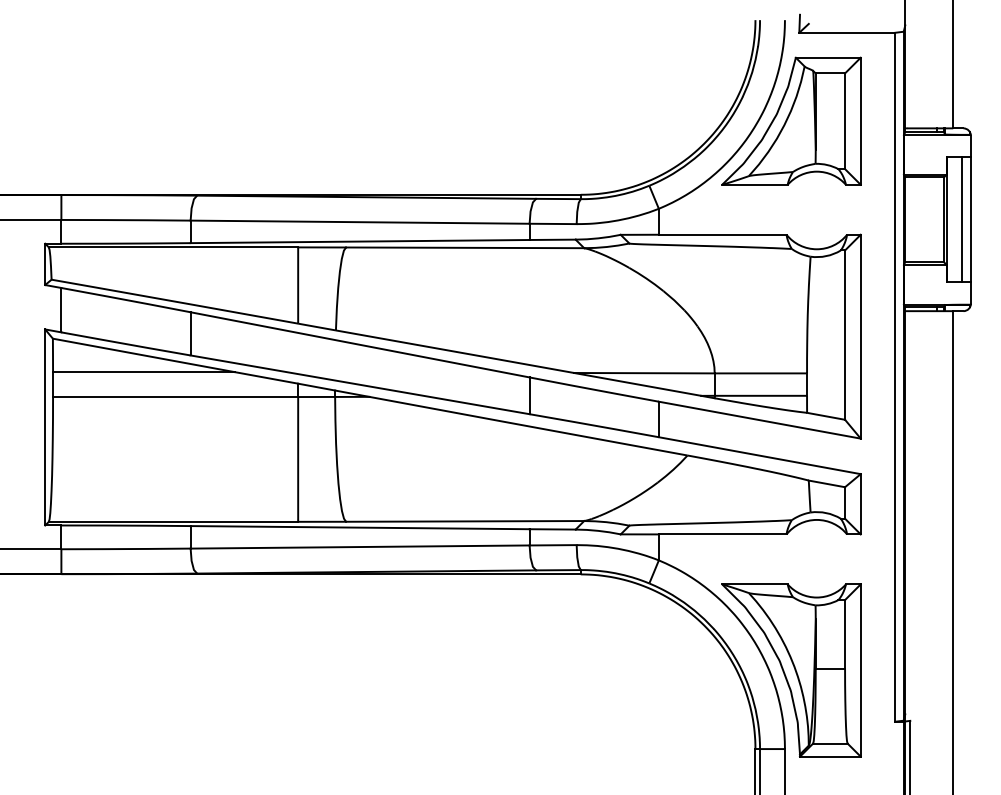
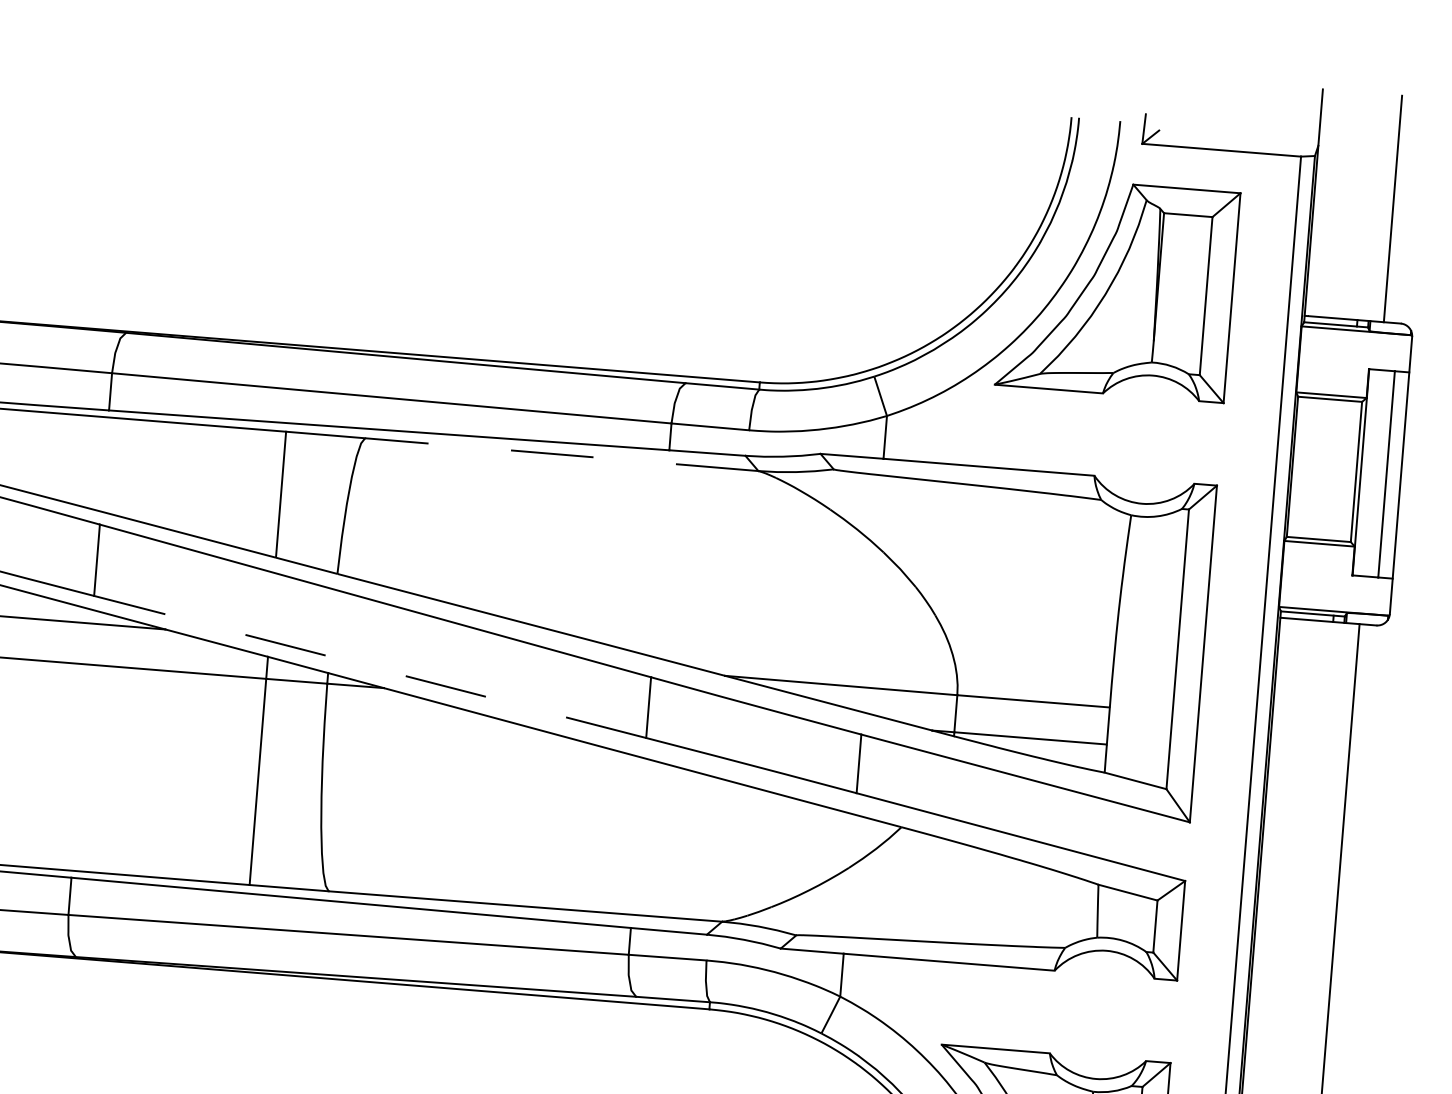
line: (464, 247) -> (560, 454), solid -> dashed
line: (359, 384) -> (369, 666), solid -> dashed

